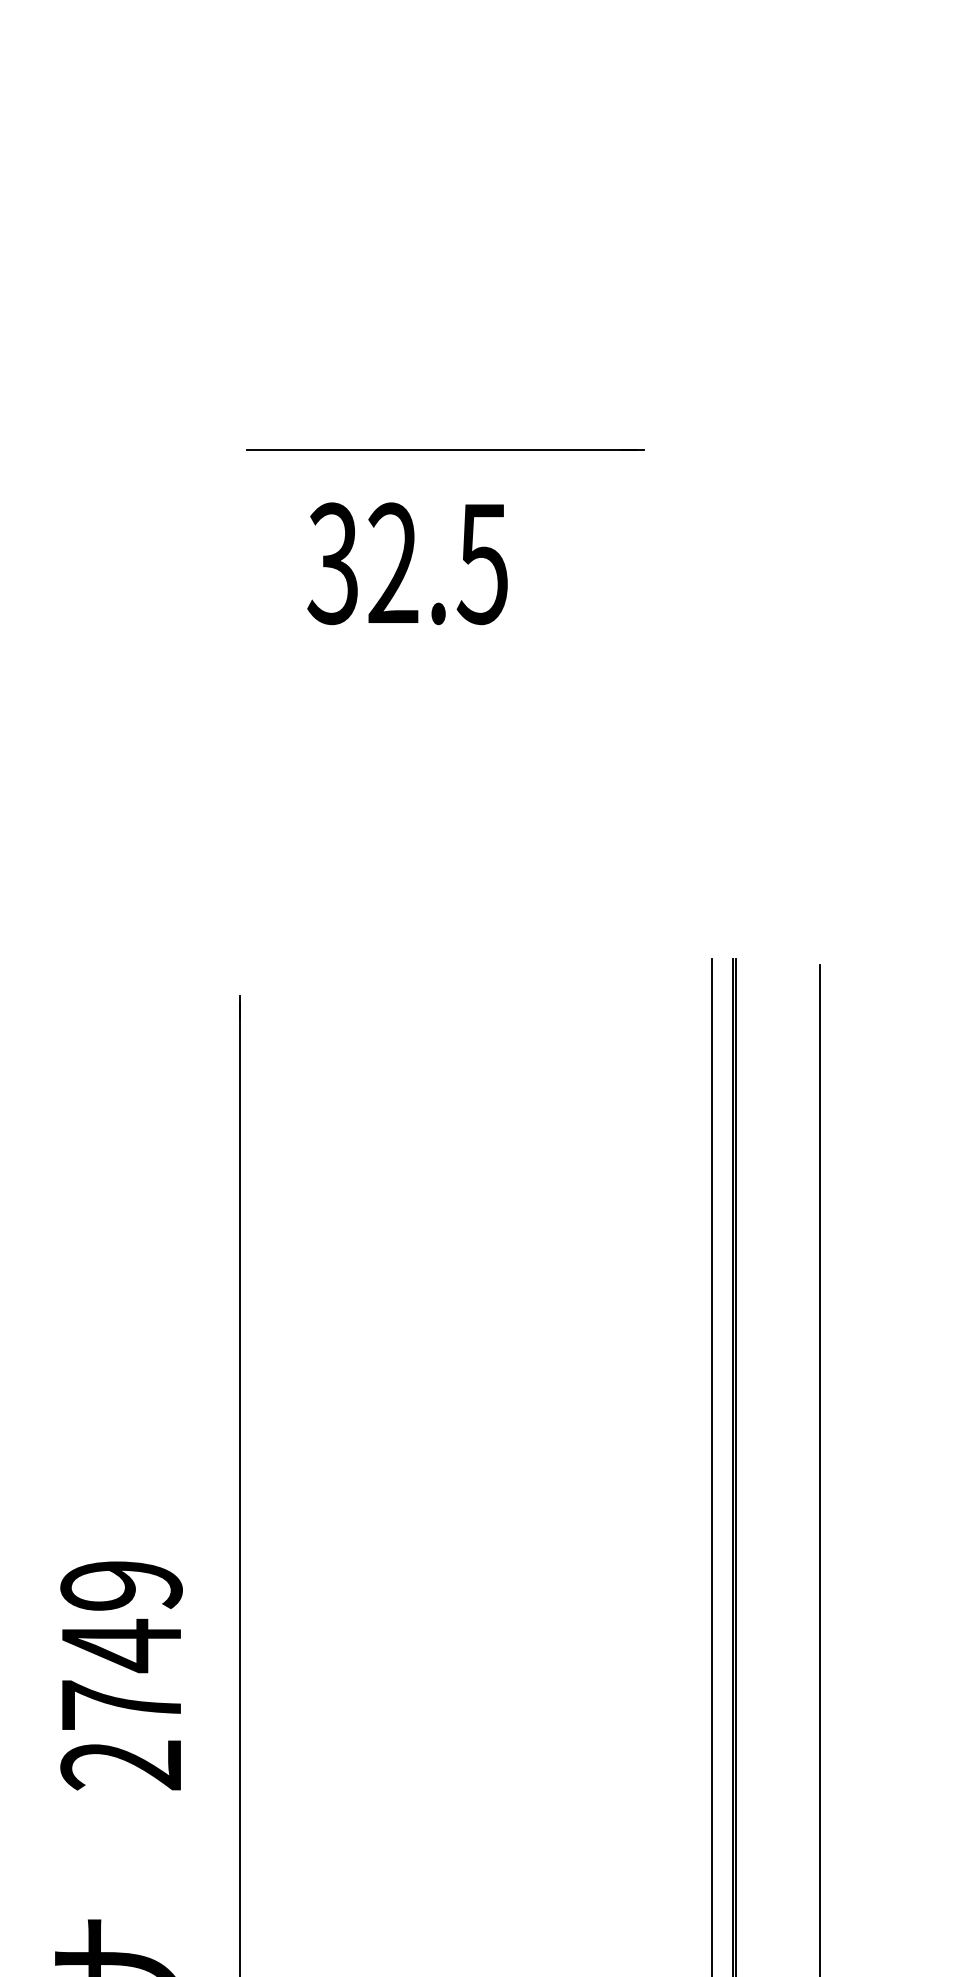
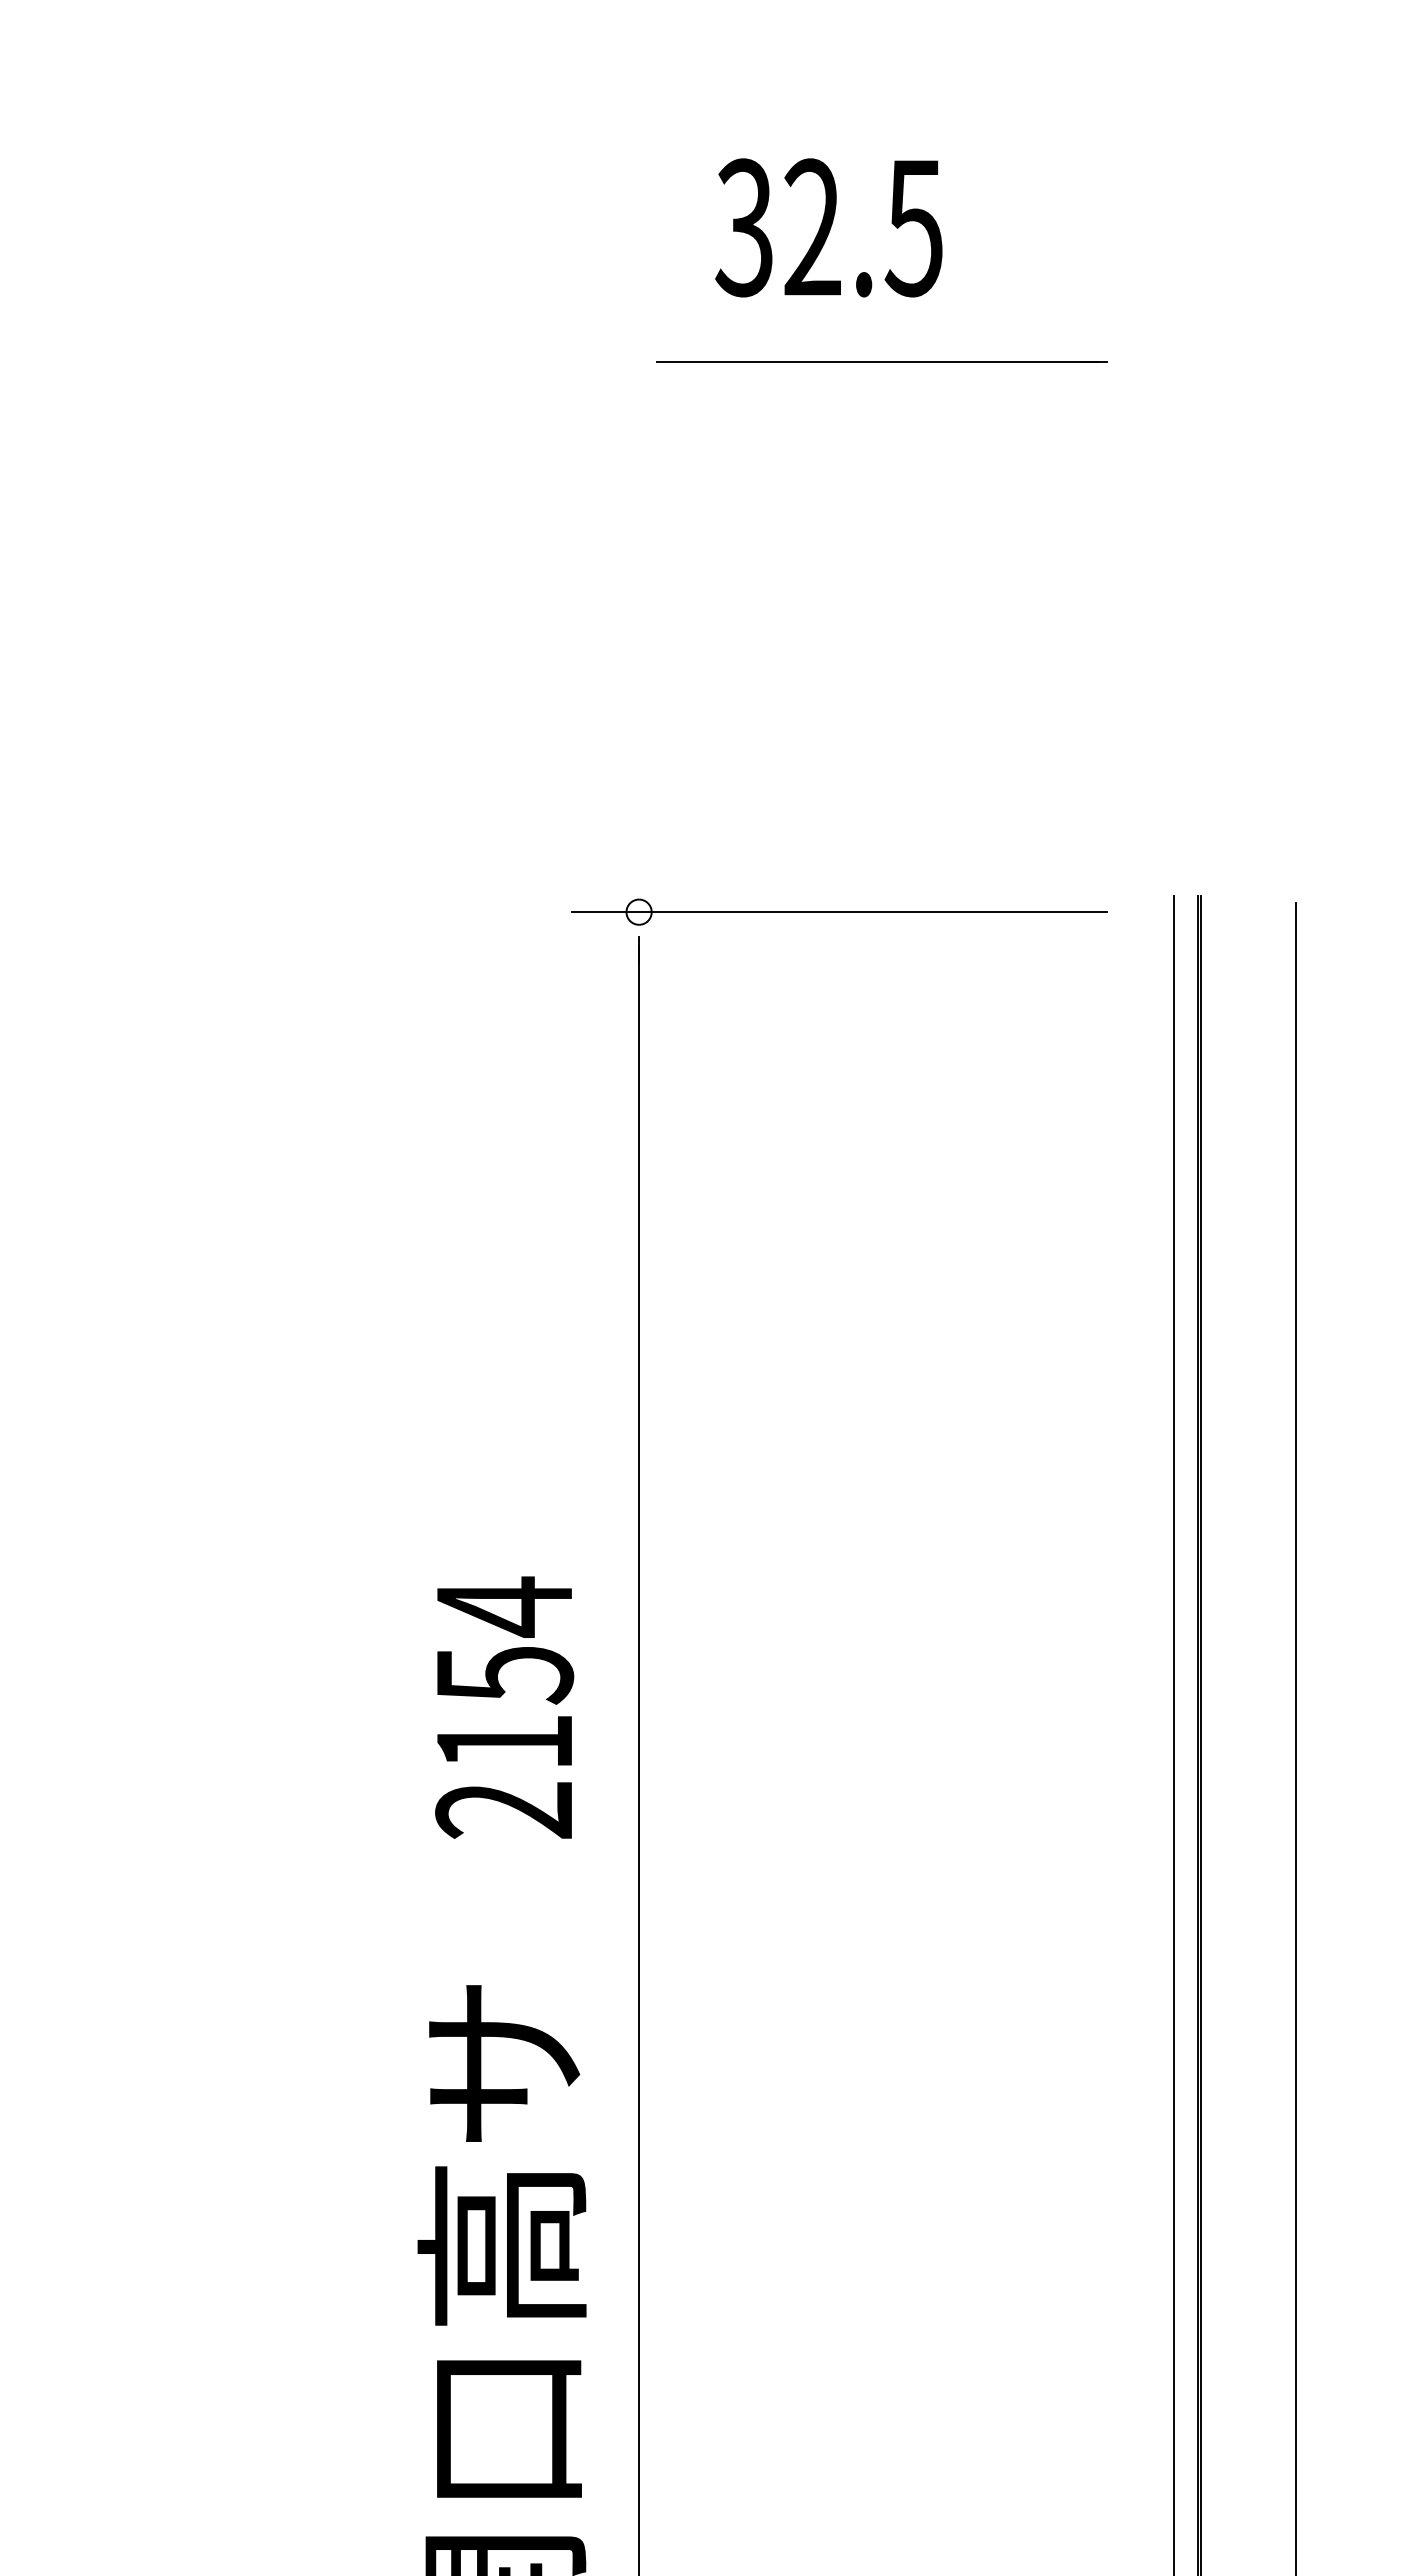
line: (445, 448) -> (881, 361), moved
text: (407, 563) -> (828, 227), moved
part: (416, 972) -> (839, 911), added
text: (121, 1644) -> (504, 1673), 2749 -> 2154

